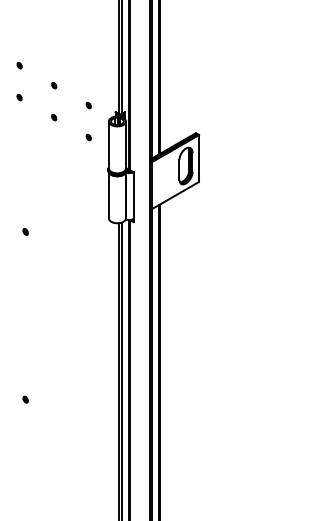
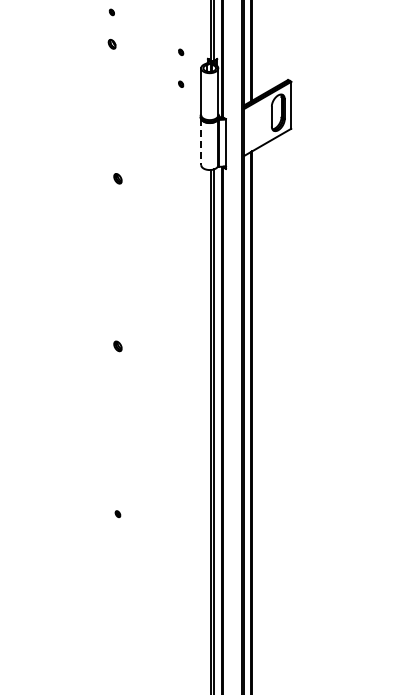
part: (54, 85) -> (146, 32), removed
part: (19, 97) -> (111, 44), size x1.6
part: (54, 117) -> (146, 64), removed
line: (109, 195) -> (201, 142), solid -> dashed
part: (25, 231) -> (117, 178), size x1.6
part: (25, 399) -> (117, 346), size x1.6

